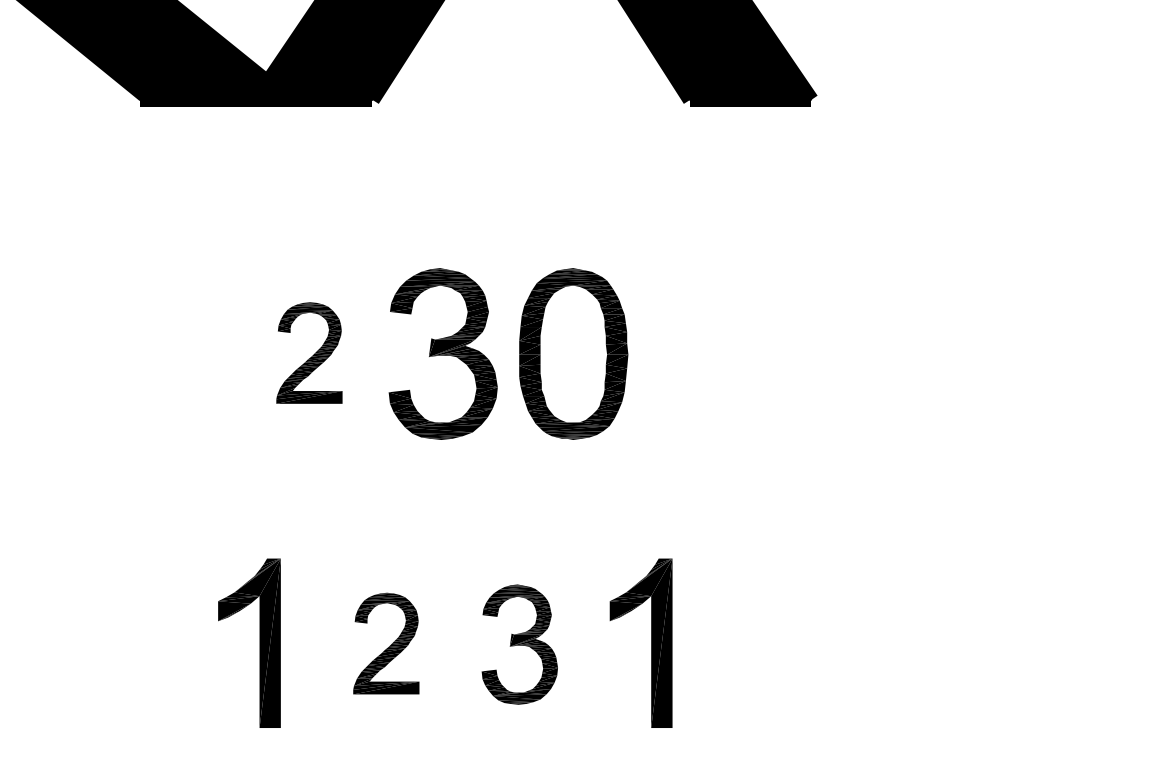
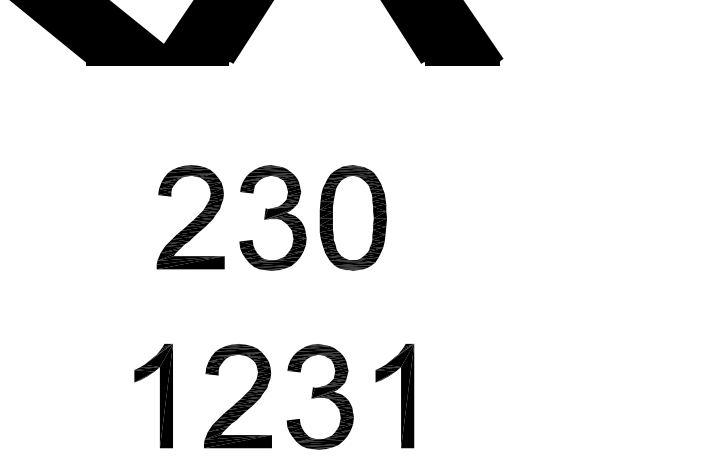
part: (309, 353) -> (190, 217), size x1.67
part: (385, 644) -> (237, 396), size x1.67
part: (518, 644) -> (319, 396), size x1.43

